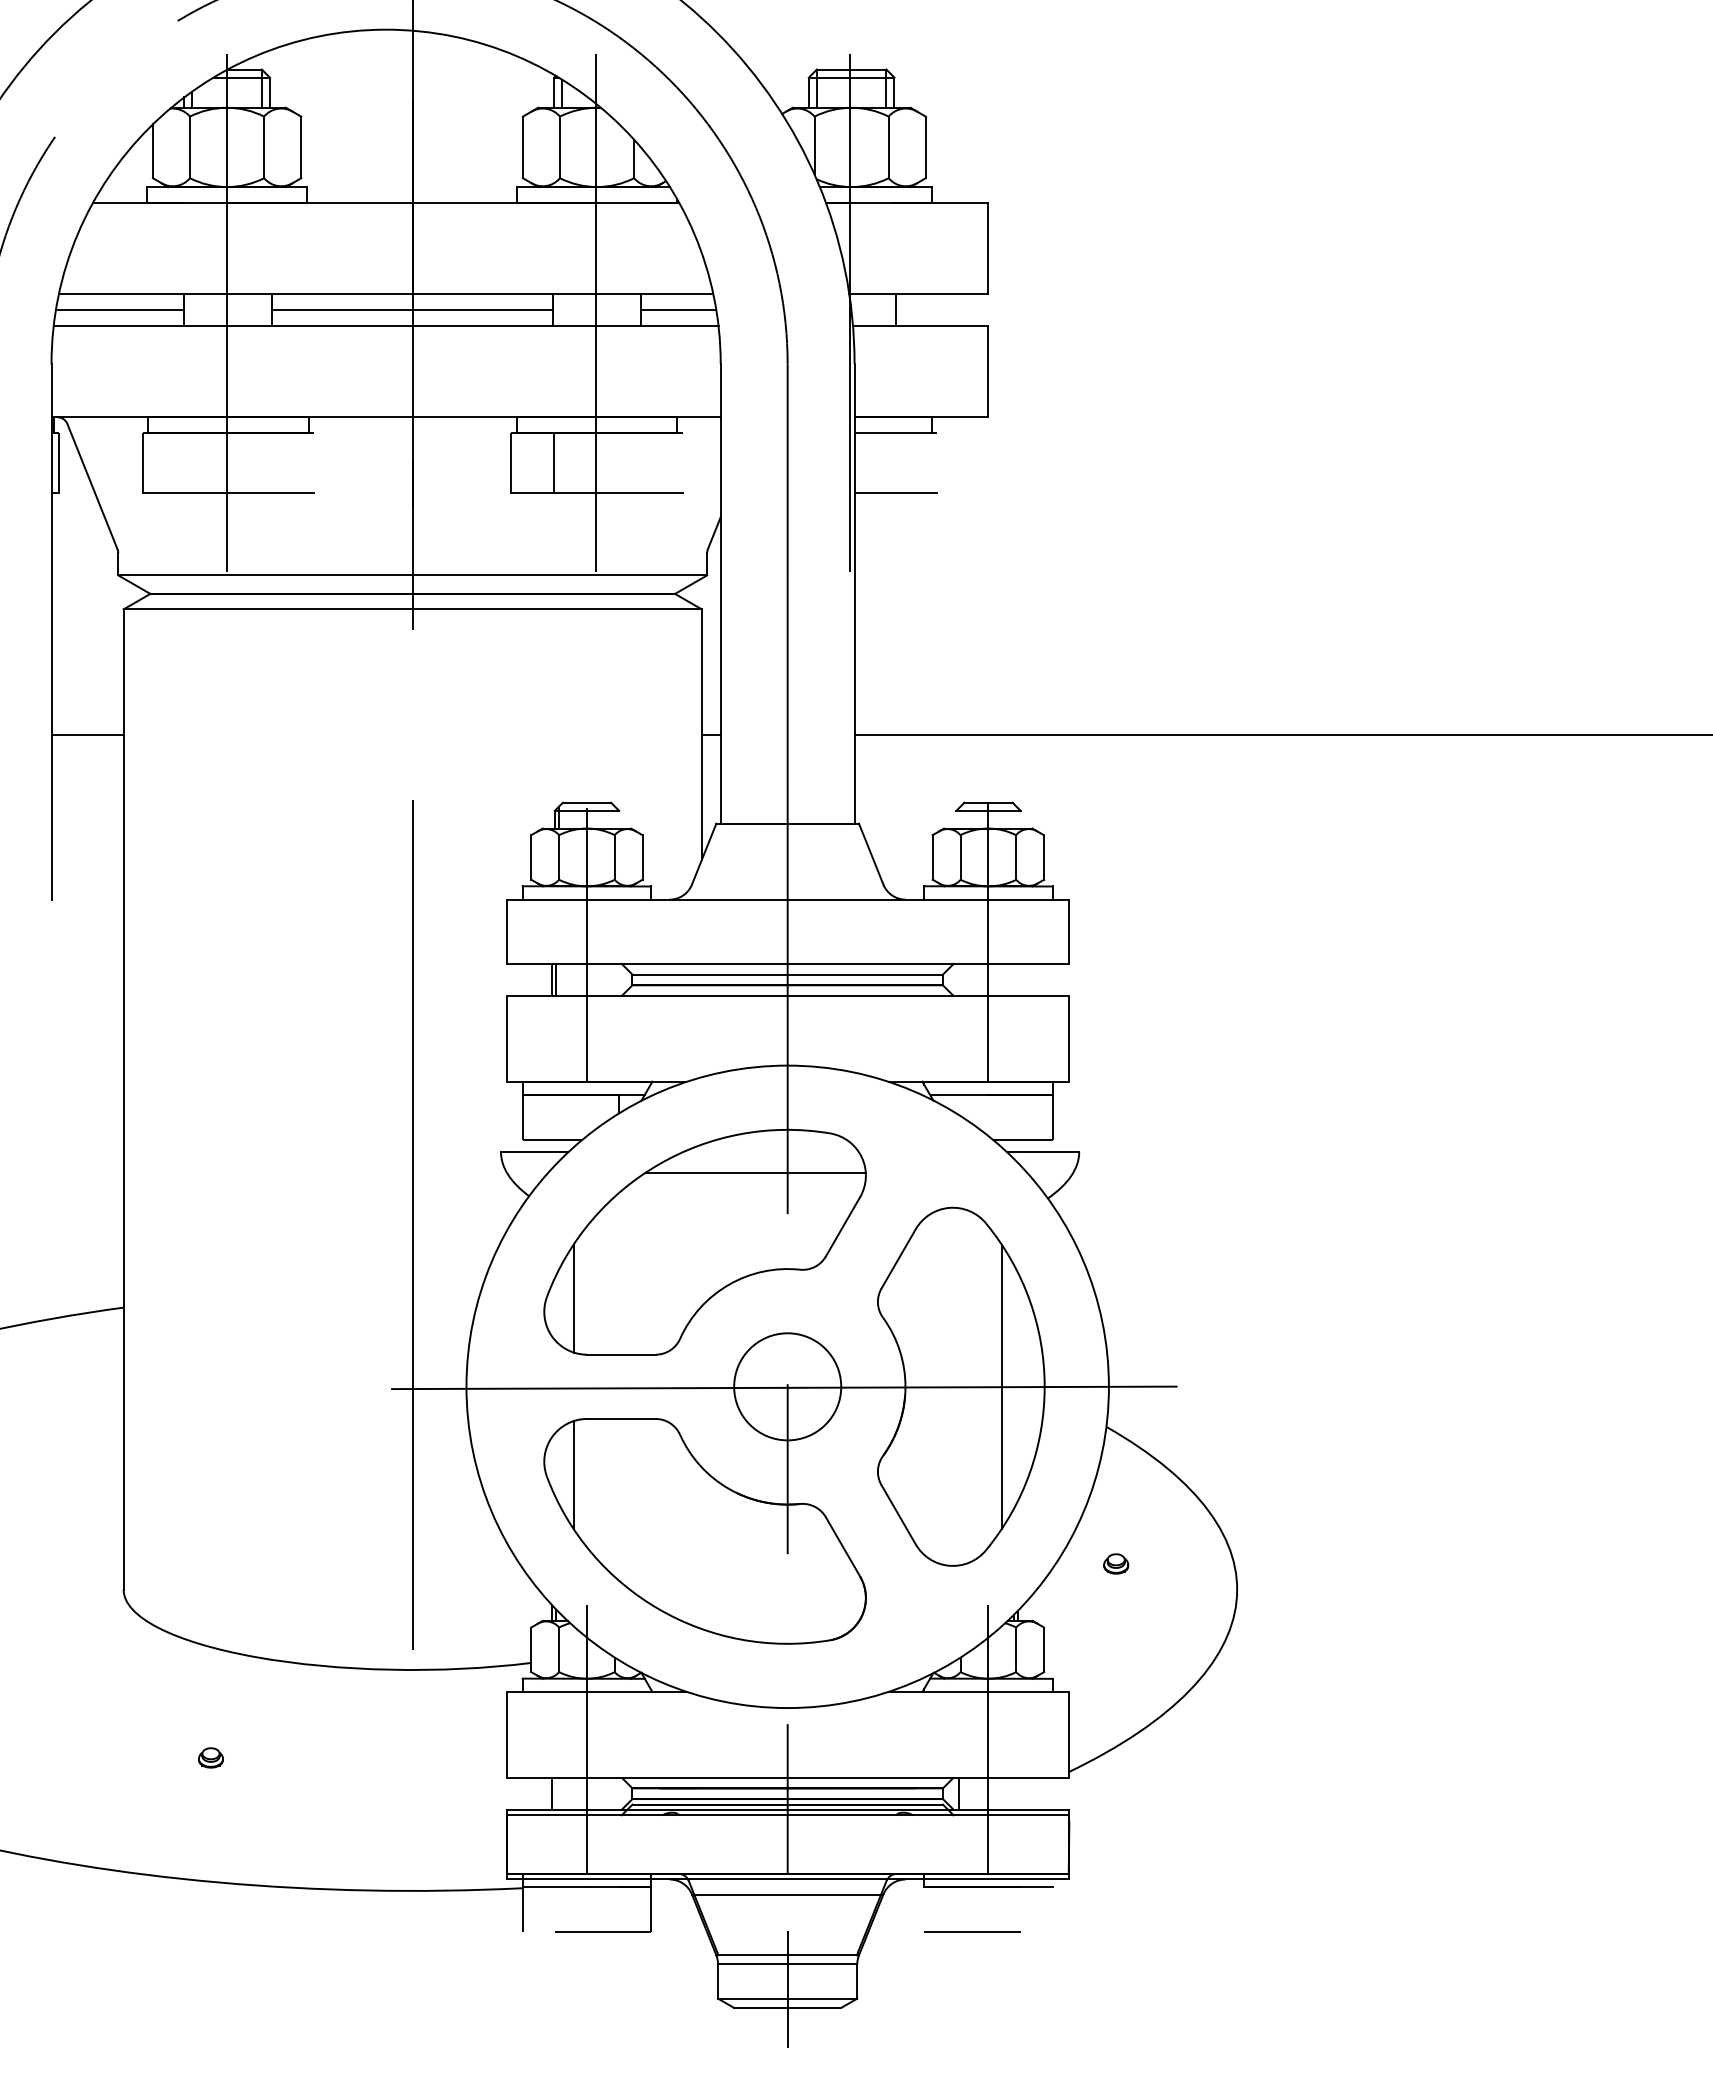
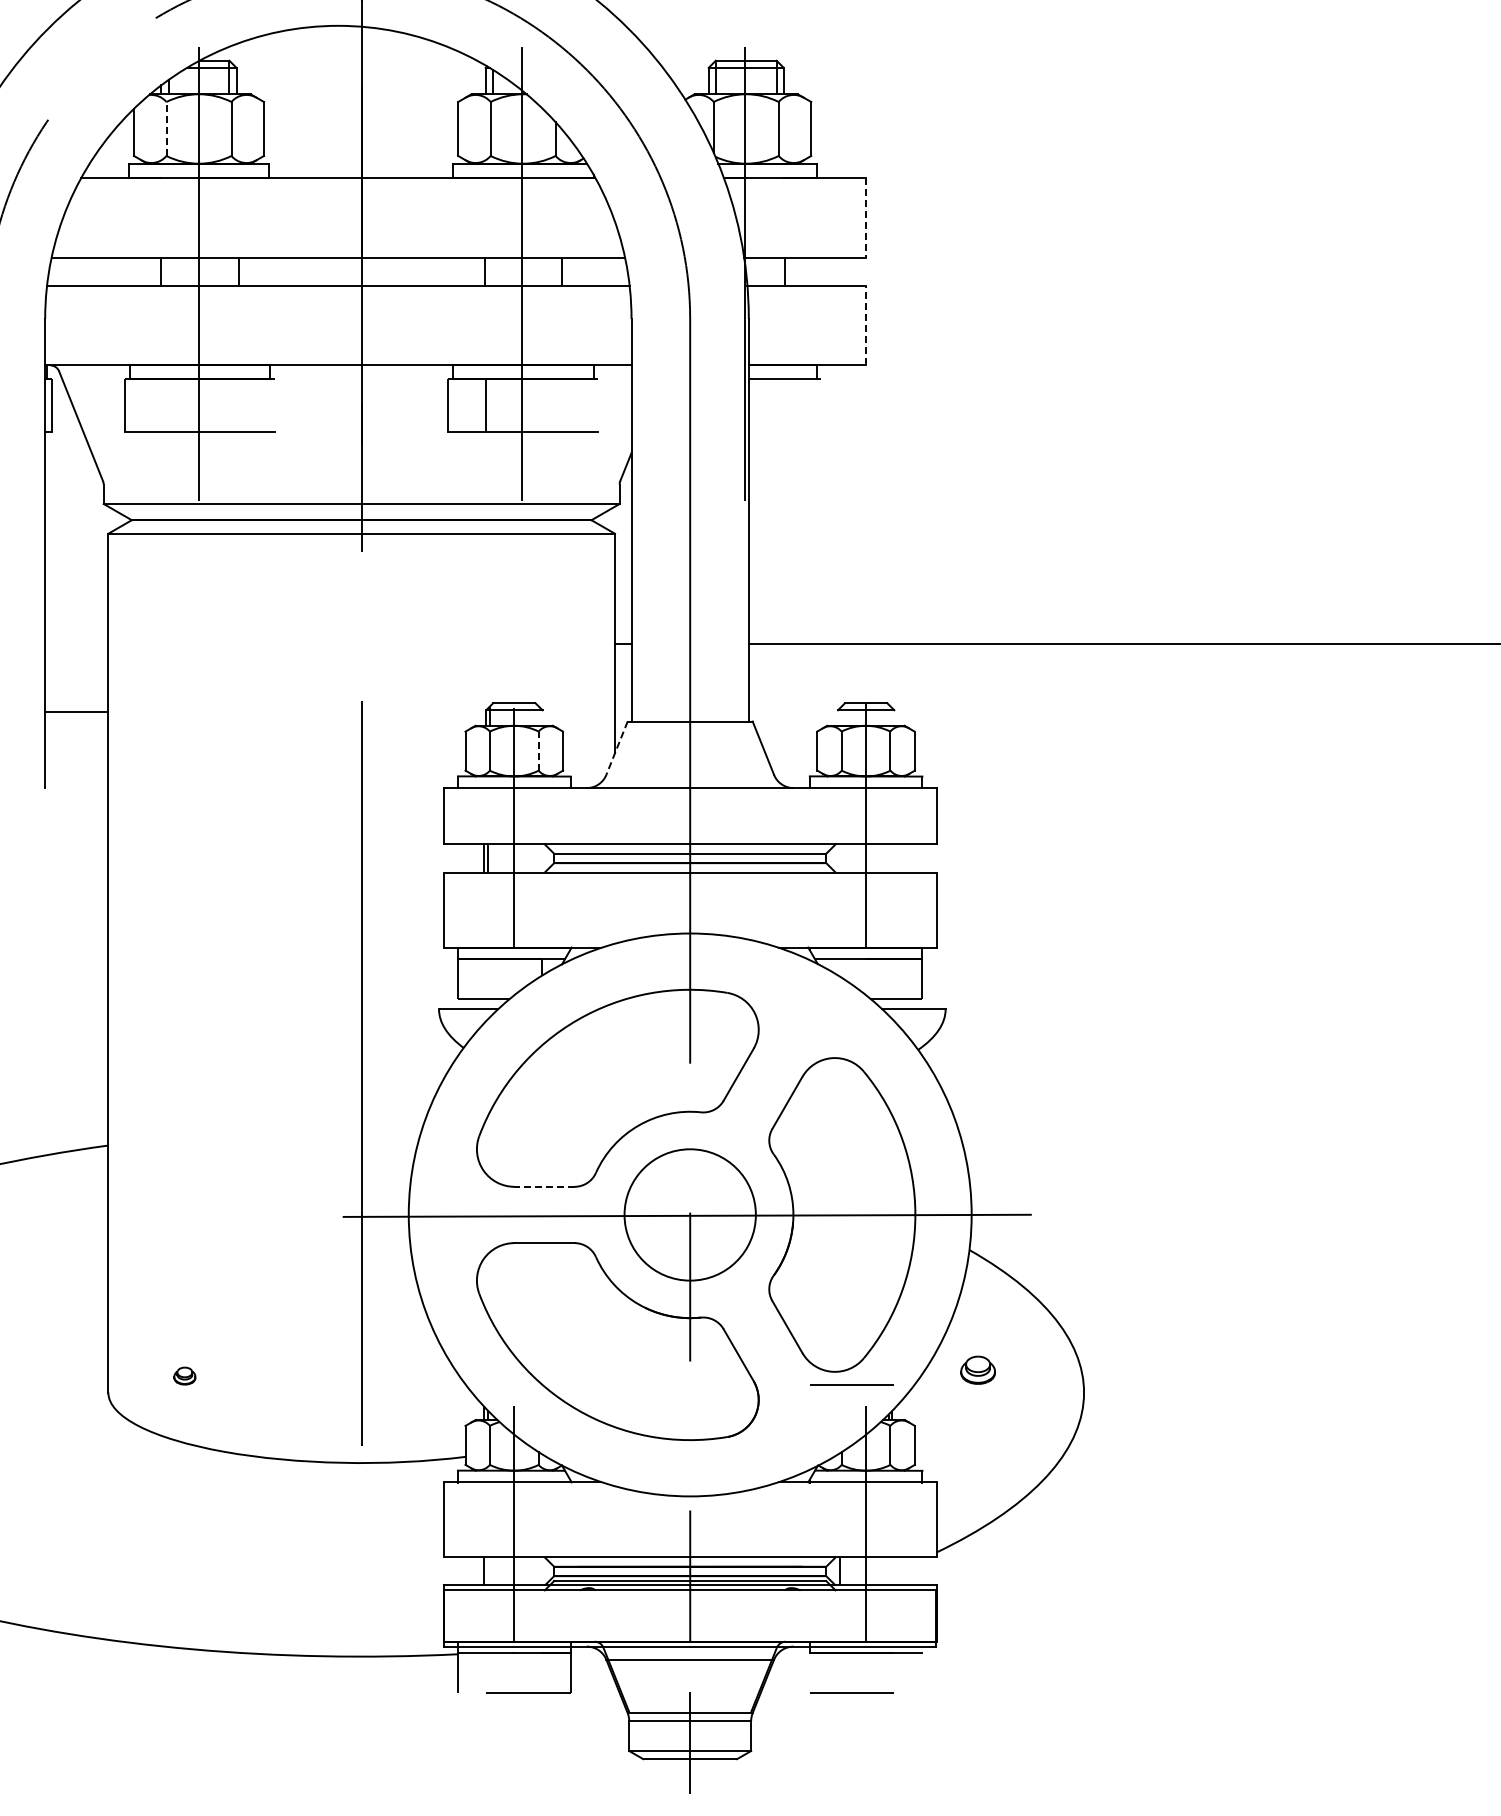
line: (189, 146) -> (166, 128), solid -> dashed
line: (987, 248) -> (865, 217), solid -> dashed
line: (120, 310) -> (105, 271), removed
line: (412, 310) -> (361, 271), removed
line: (678, 310) -> (594, 271), removed
line: (987, 371) -> (865, 325), solid -> dashed
line: (895, 493) -> (784, 432), removed
line: (87, 734) -> (76, 711), moved
line: (704, 854) -> (617, 748), solid -> dashed
line: (614, 857) -> (538, 751), solid -> dashed
line: (754, 1172) -> (661, 1027), removed
line: (573, 1298) -> (502, 1137), removed
line: (621, 1354) -> (544, 1186), solid -> dashed
circle: (788, 1386) -> (690, 1214), size x1.4
line: (1001, 1386) -> (877, 1214), removed
line: (573, 1475) -> (502, 1292), removed
part: (1115, 1563) -> (977, 1369), size x1.6
line: (971, 1580) -> (851, 1384), added
part: (210, 1757) -> (184, 1375), moved

